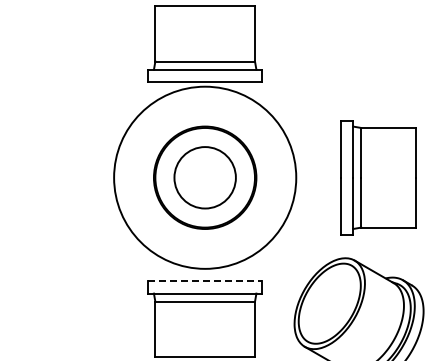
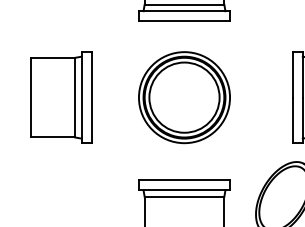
part: (50, 177) -> (60, 97), added
circle: (205, 177) -> (184, 97), size x0.62
circle: (205, 177) -> (184, 97), size x1.43
line: (205, 281) -> (184, 180), dashed -> solid

